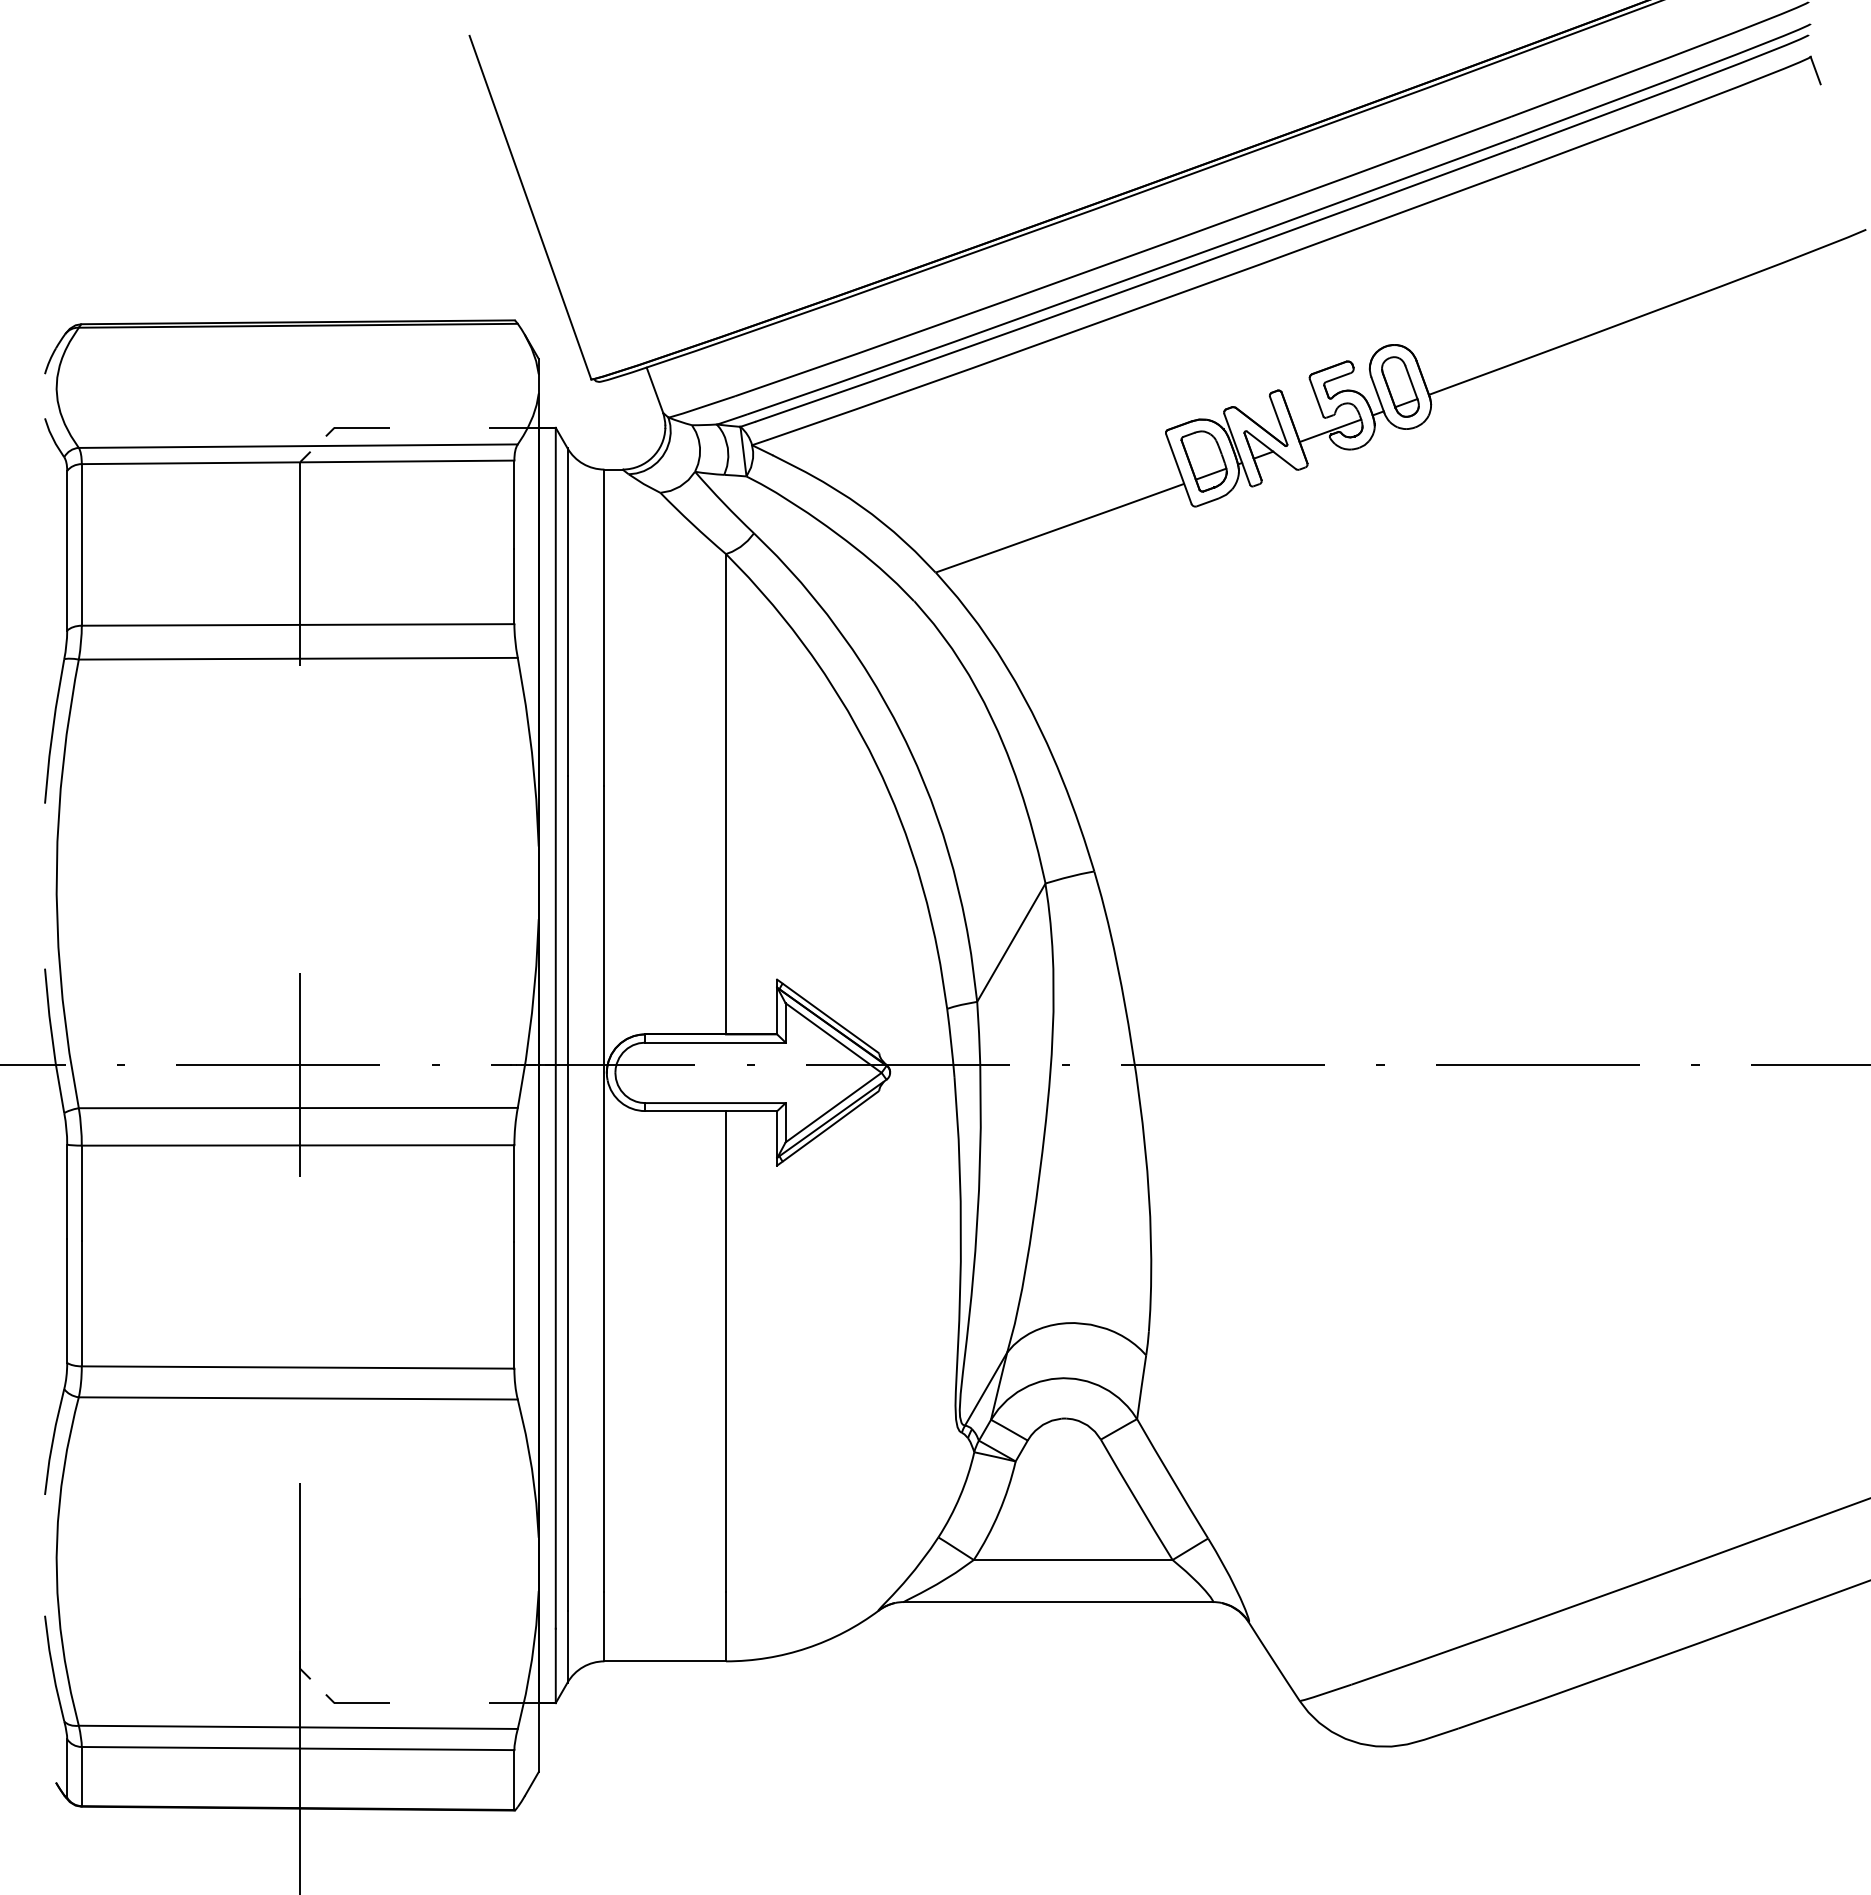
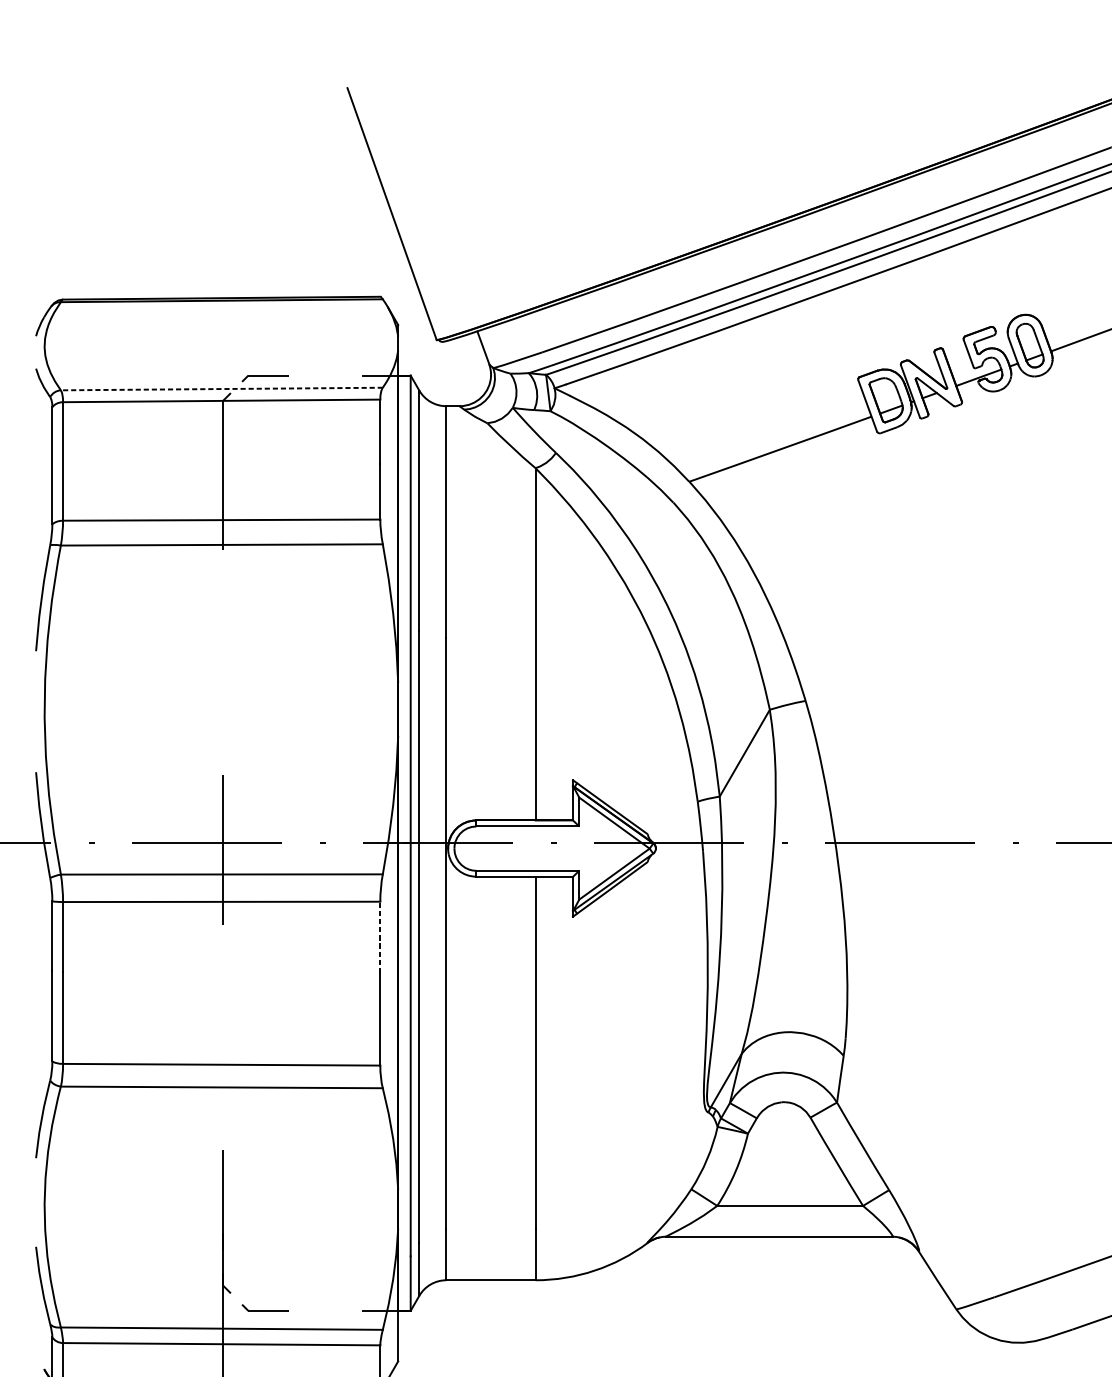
line: (297, 446) -> (221, 389), solid -> dashed
line: (514, 1193) -> (380, 937), solid -> dashed

